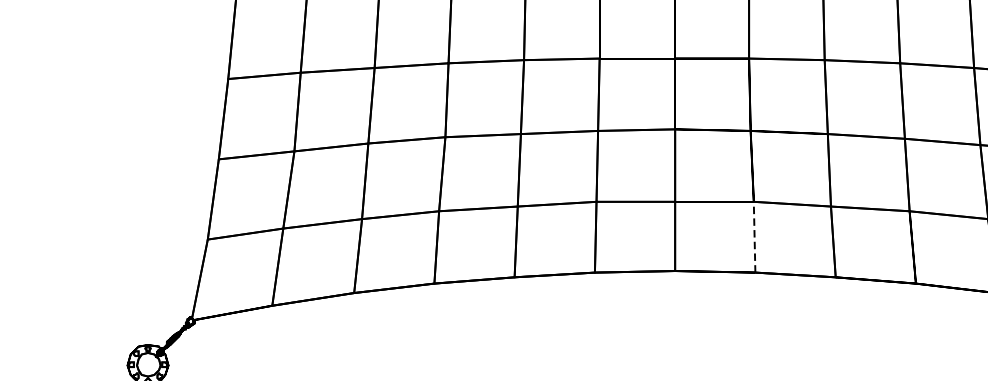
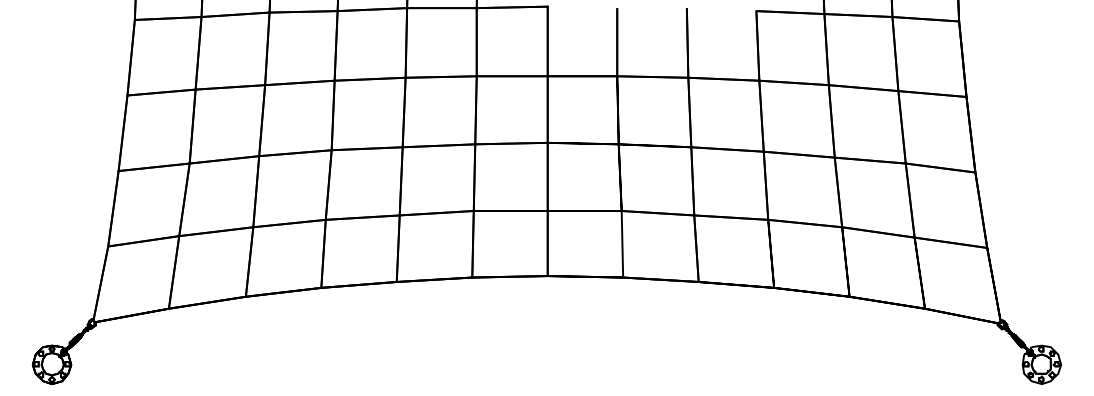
line: (754, 236) -> (622, 243), dashed -> solid

